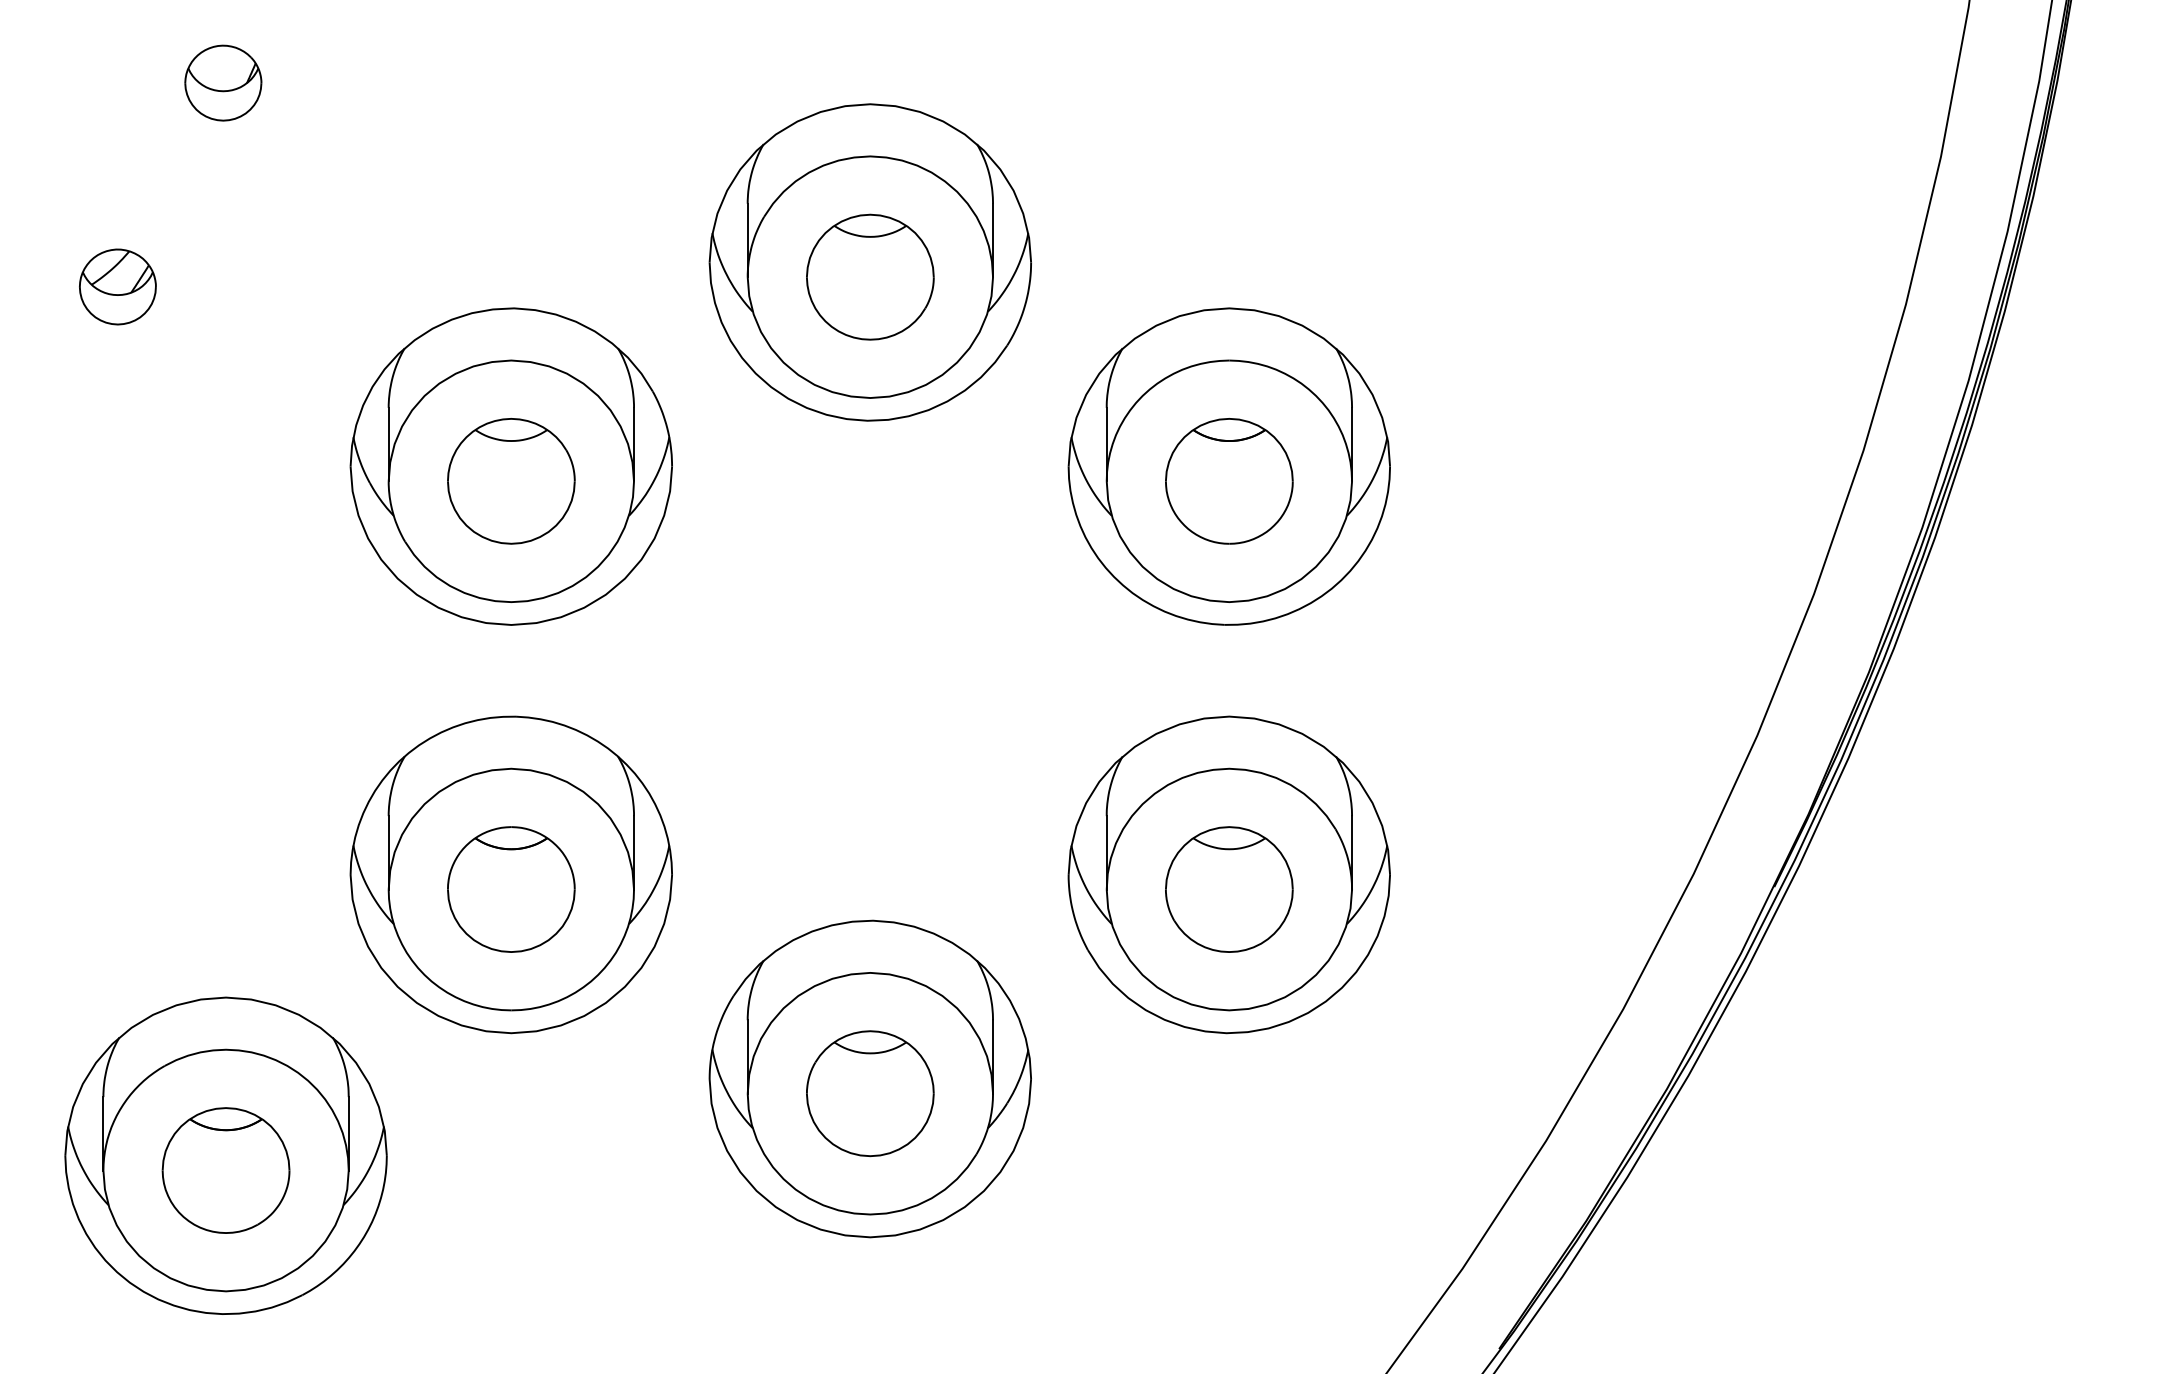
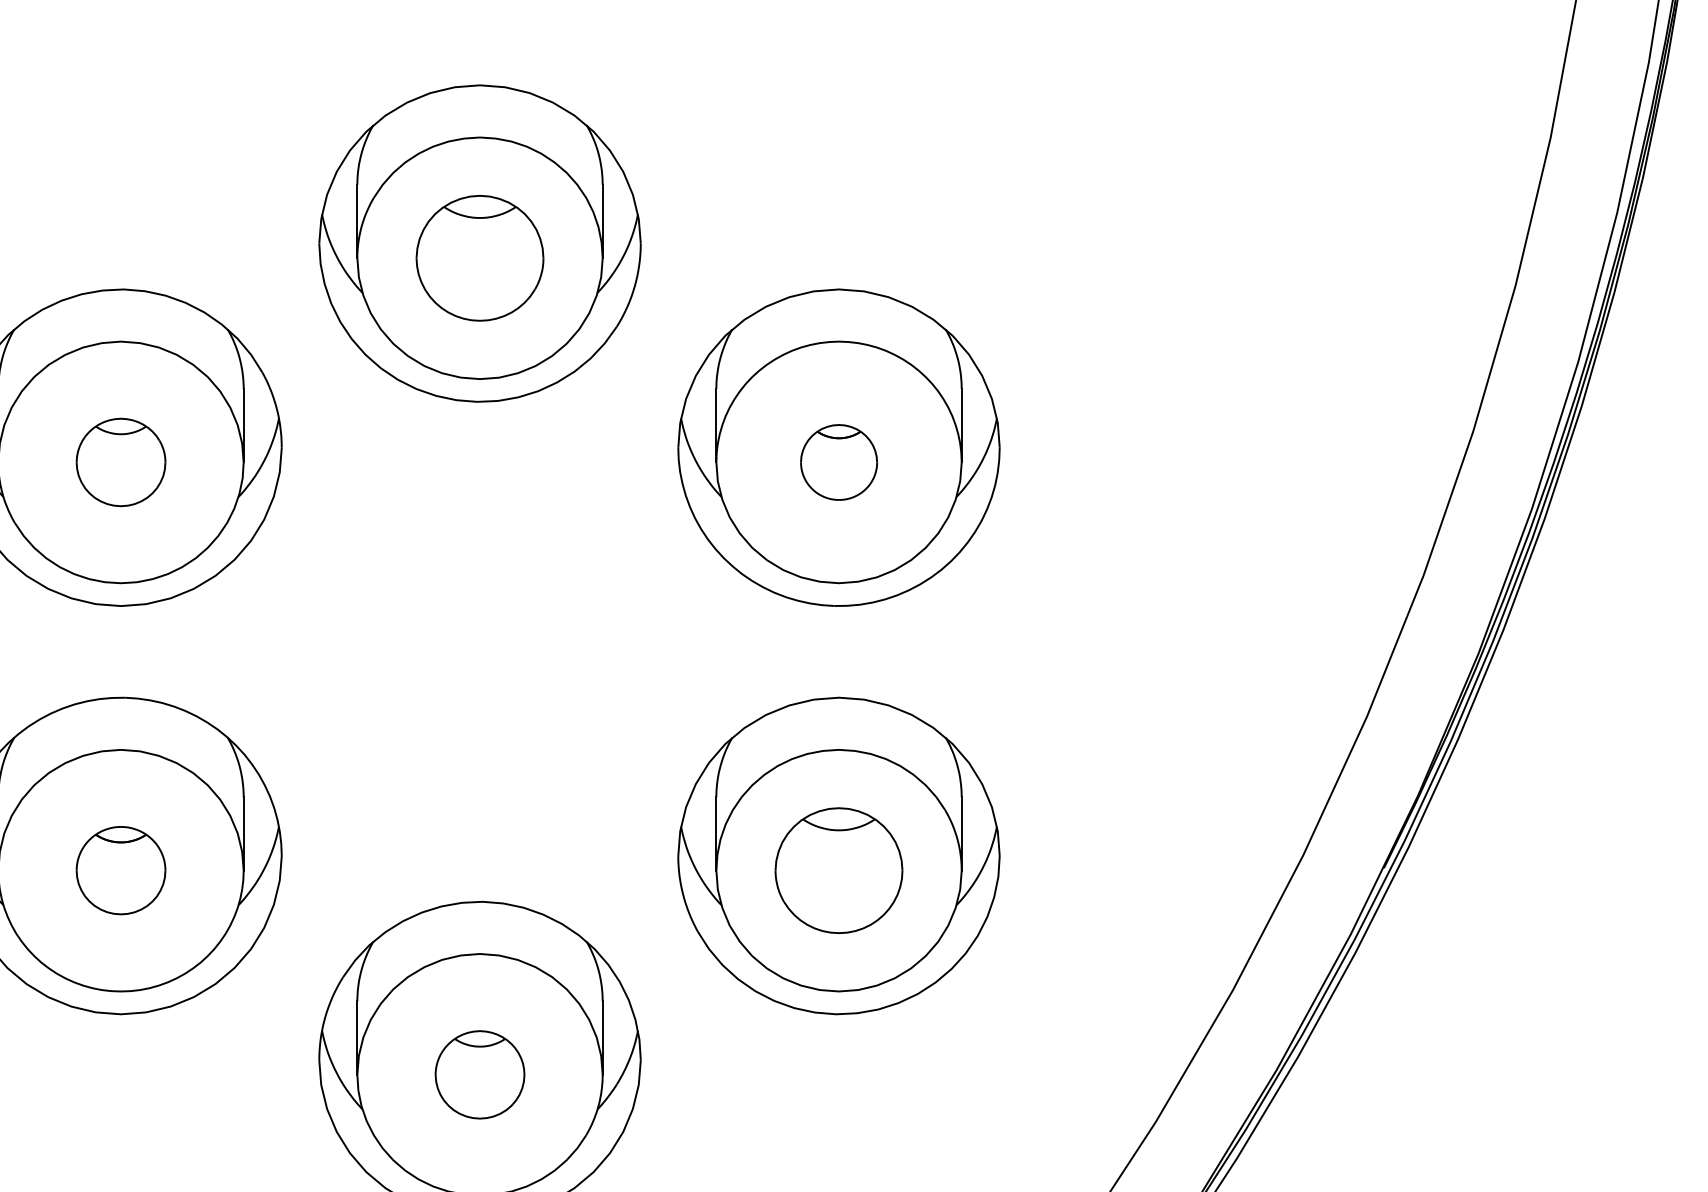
part: (511, 481) -> (121, 462), size x0.7
part: (1229, 481) -> (839, 462), size x0.6
part: (511, 889) -> (121, 870), size x0.7
part: (870, 1093) -> (480, 1074), size x0.7

